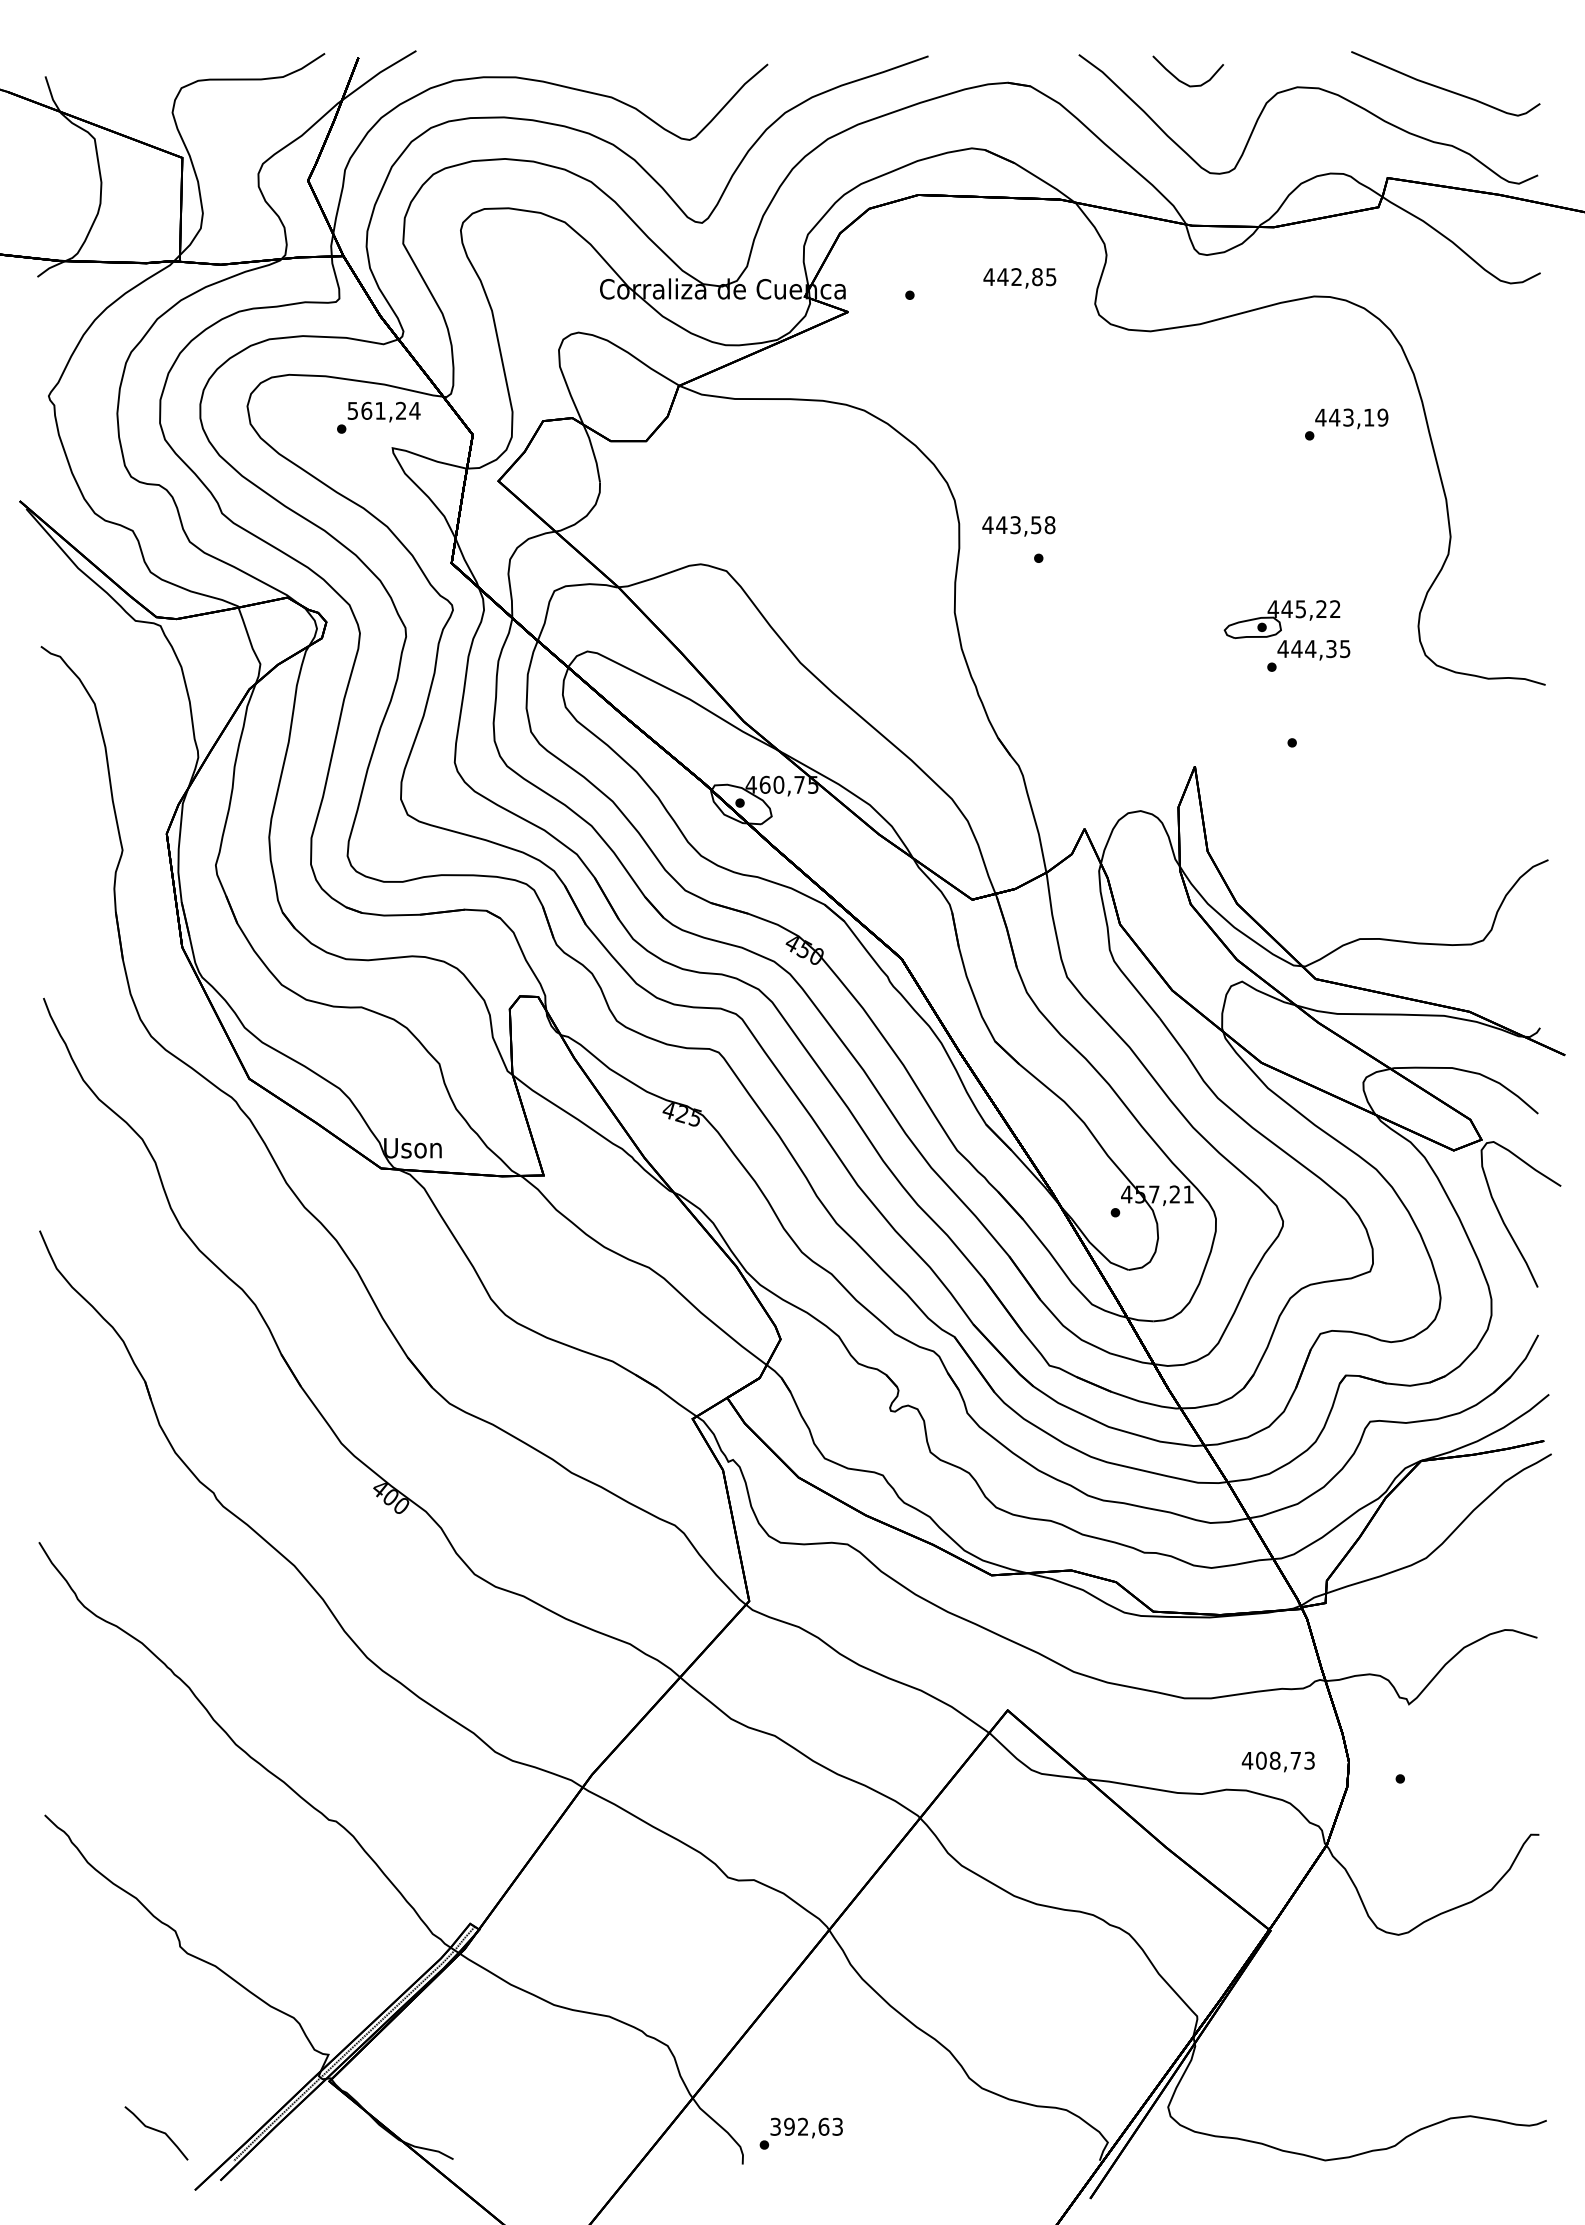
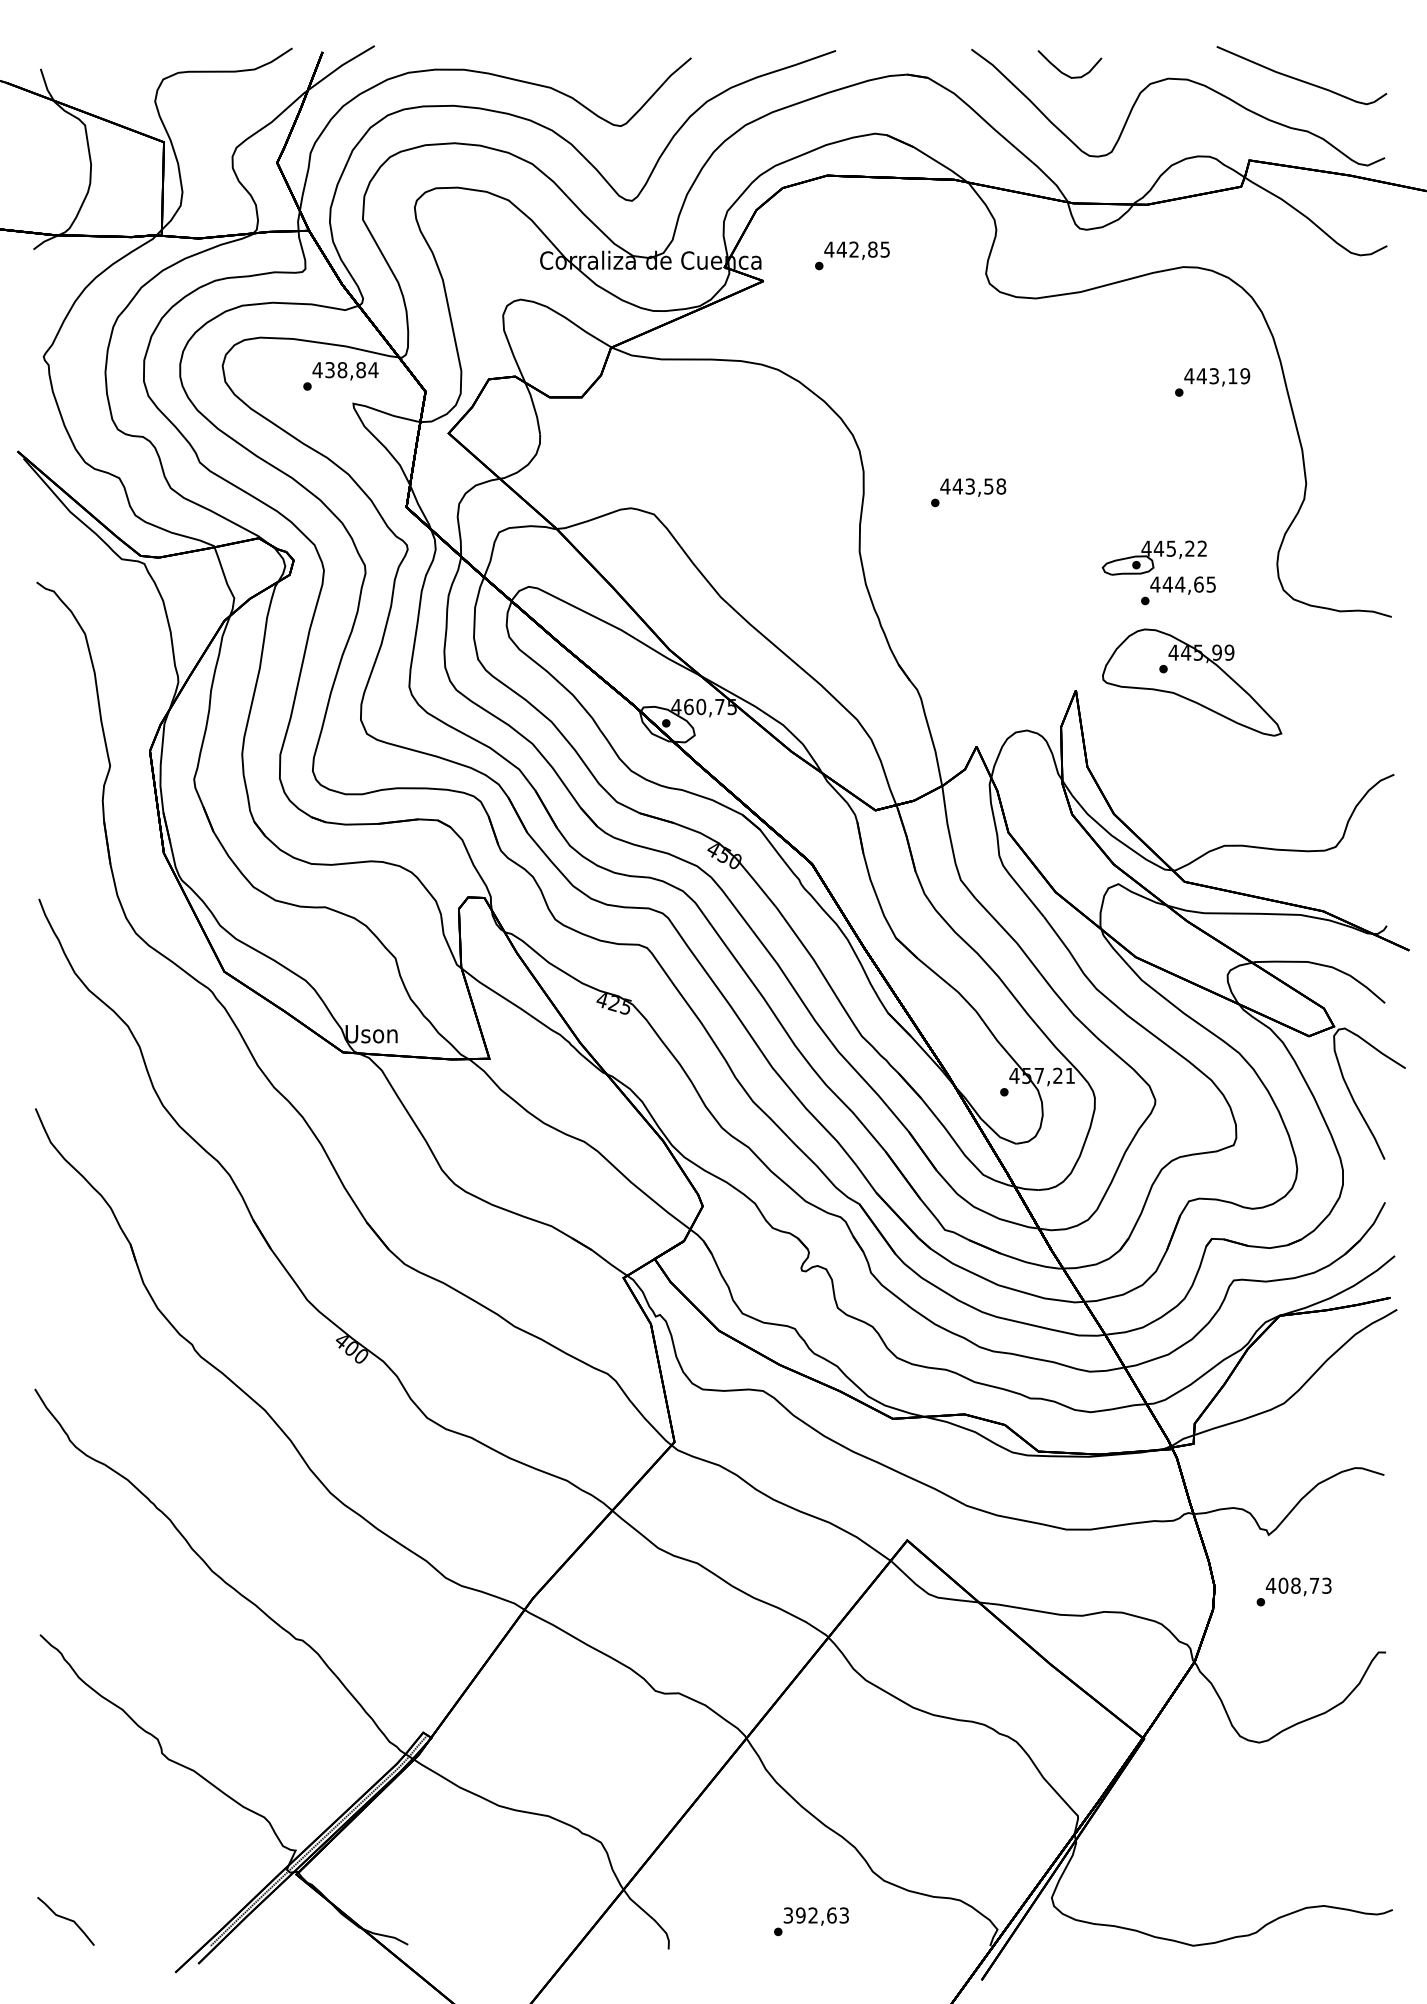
text: (1019, 278) -> (856, 250), moved
text: (376, 410) -> (338, 369), 561,24 -> 438,84
text: (1018, 526) -> (972, 487), moved
text: (1331, 649) -> (1198, 585), 444,35 -> 444,65
part: (1323, 757) -> (1191, 682), added
text: (1277, 1761) -> (1297, 1586), moved
curve: (156, 2131) -> (65, 1919), moved
text: (800, 2133) -> (810, 1921), moved

